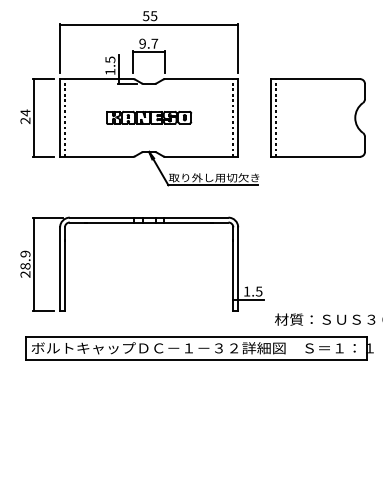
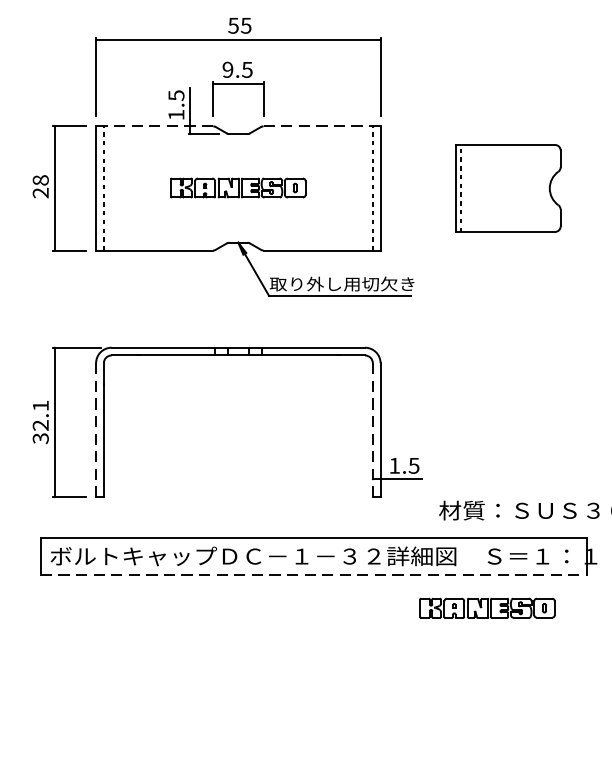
text: (154, 43) -> (246, 69), 9.7 -> 9.5
line: (96, 79) -> (154, 126), solid -> dashed
line: (201, 79) -> (321, 126), solid -> dashed
text: (25, 112) -> (40, 179), 24 -> 28
part: (317, 117) -> (507, 187), size x0.7
text: (25, 263) -> (40, 420), 28.9 -> 32.1
line: (60, 269) -> (96, 430), solid -> dashed
line: (233, 269) -> (373, 430), solid -> dashed
line: (196, 359) -> (313, 574), solid -> dashed
part: (305, 380) -> (488, 607), added

